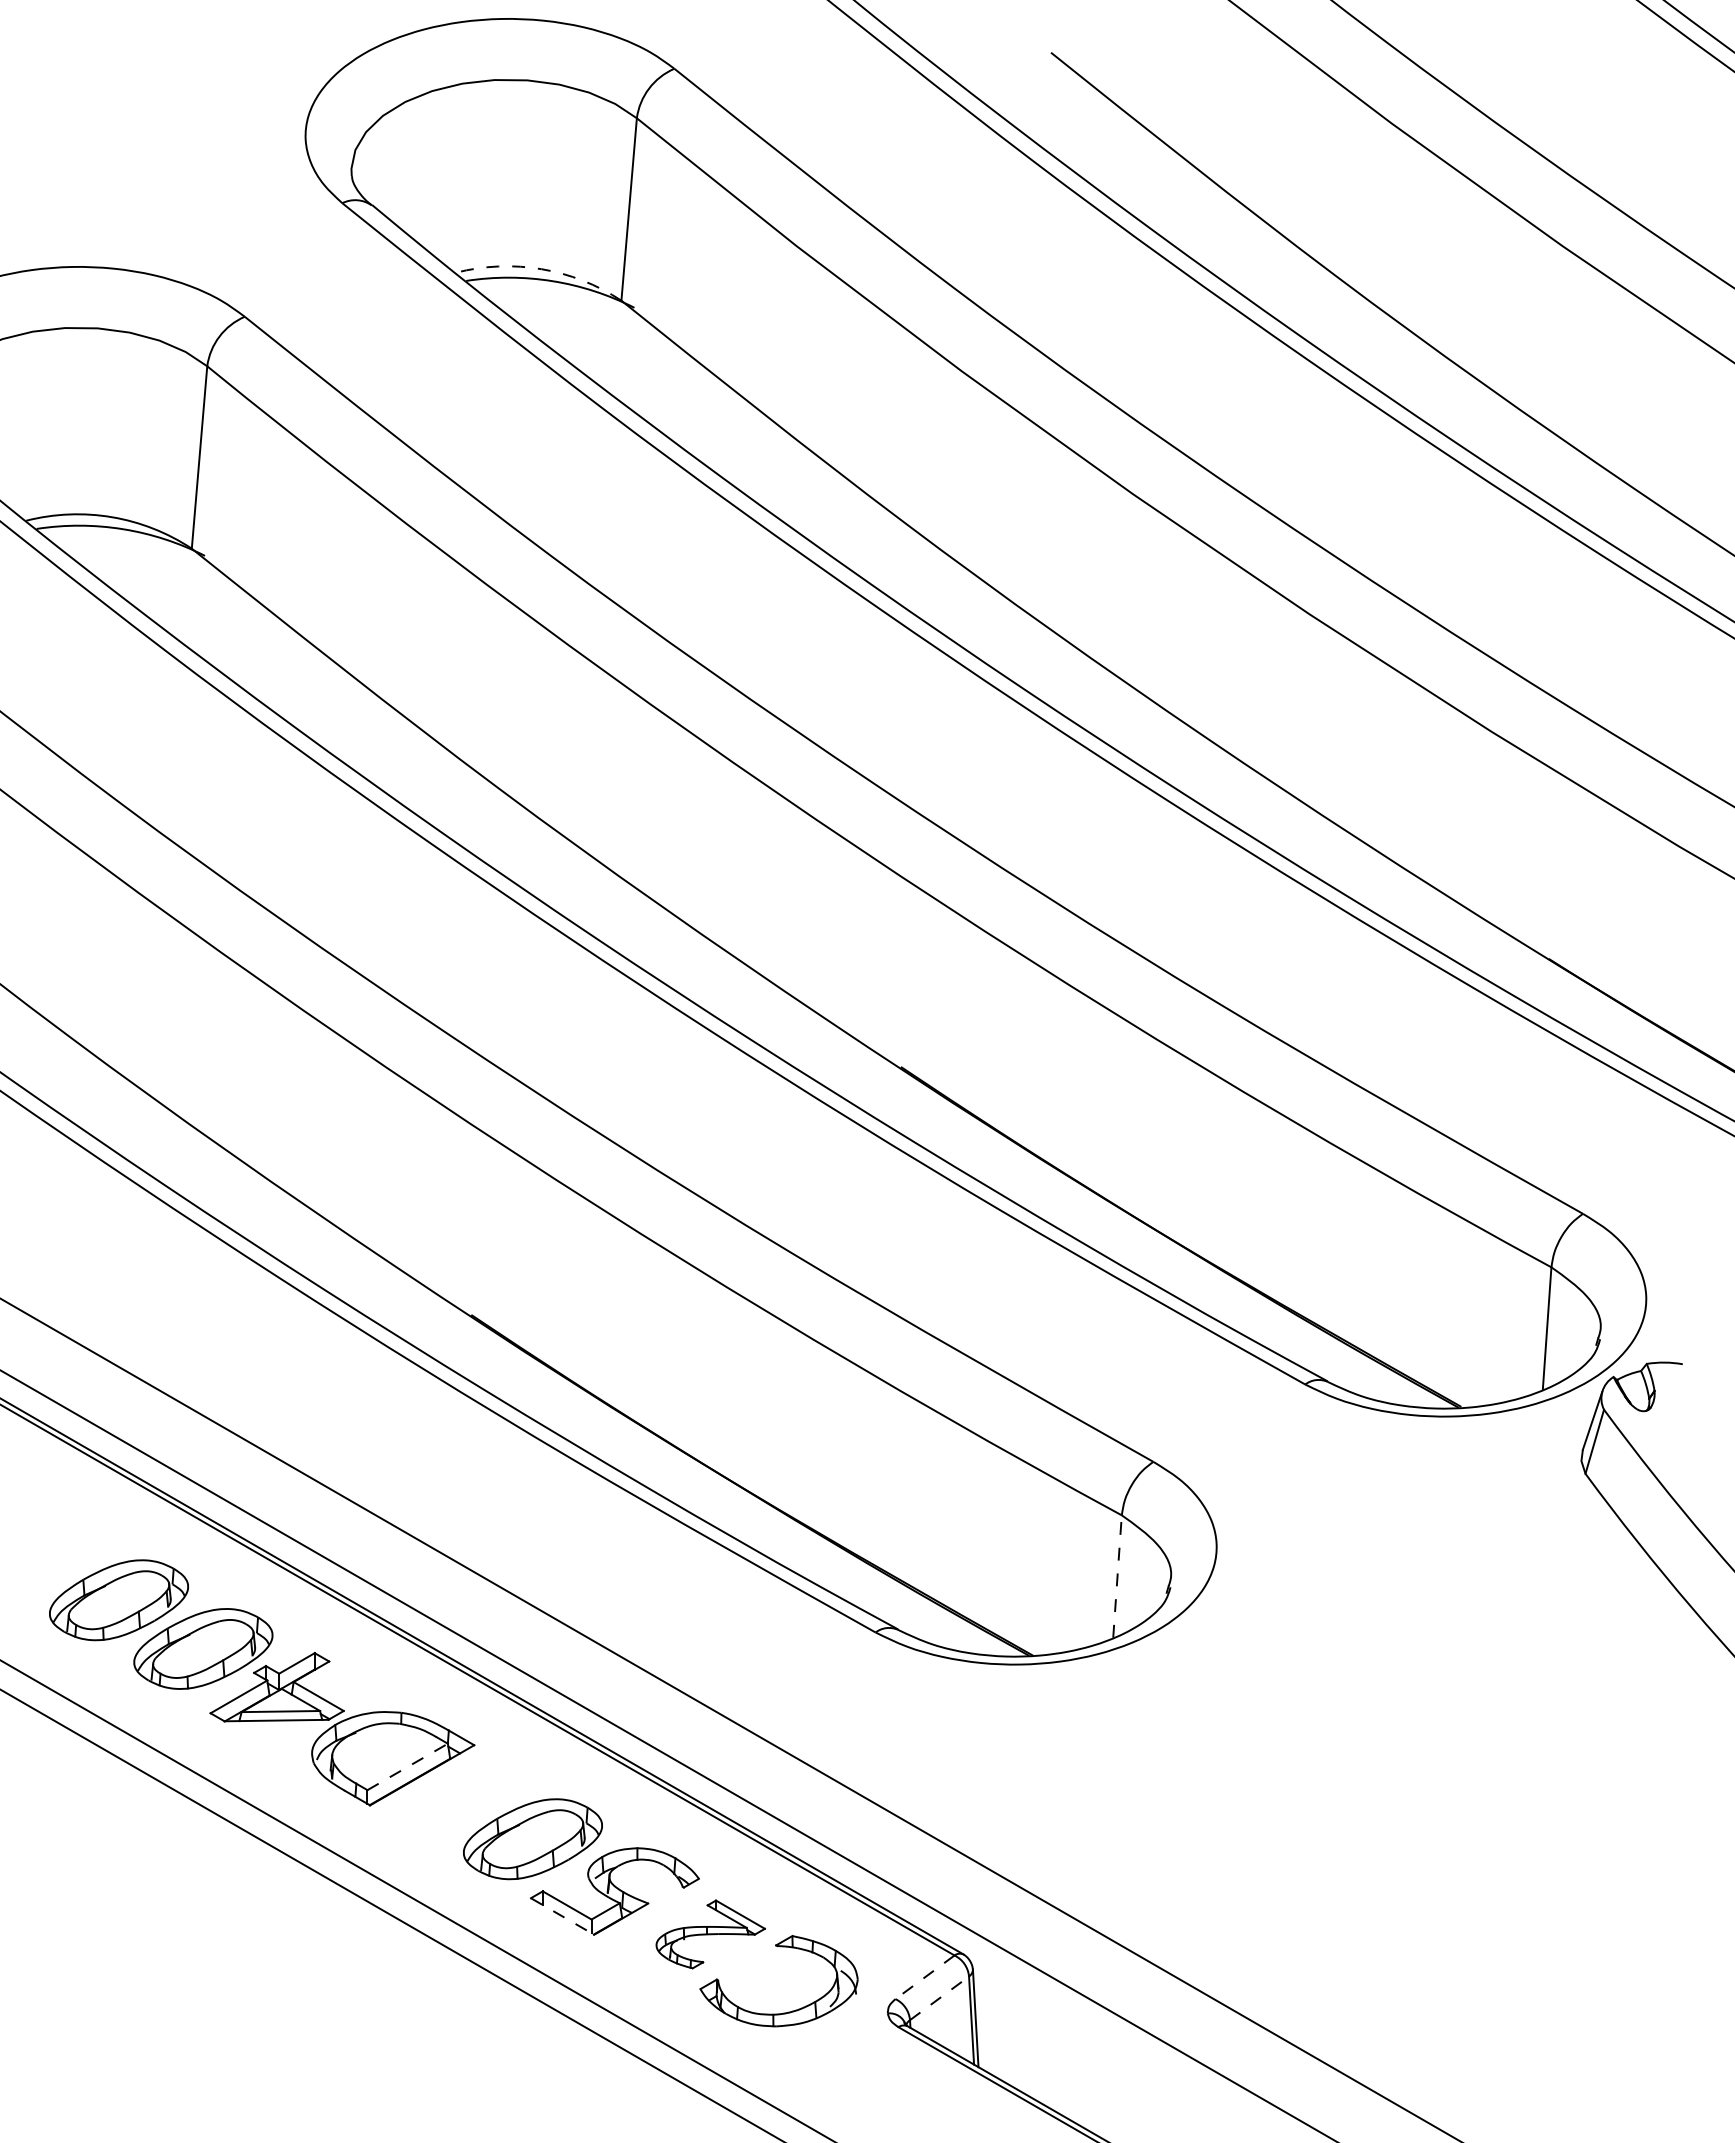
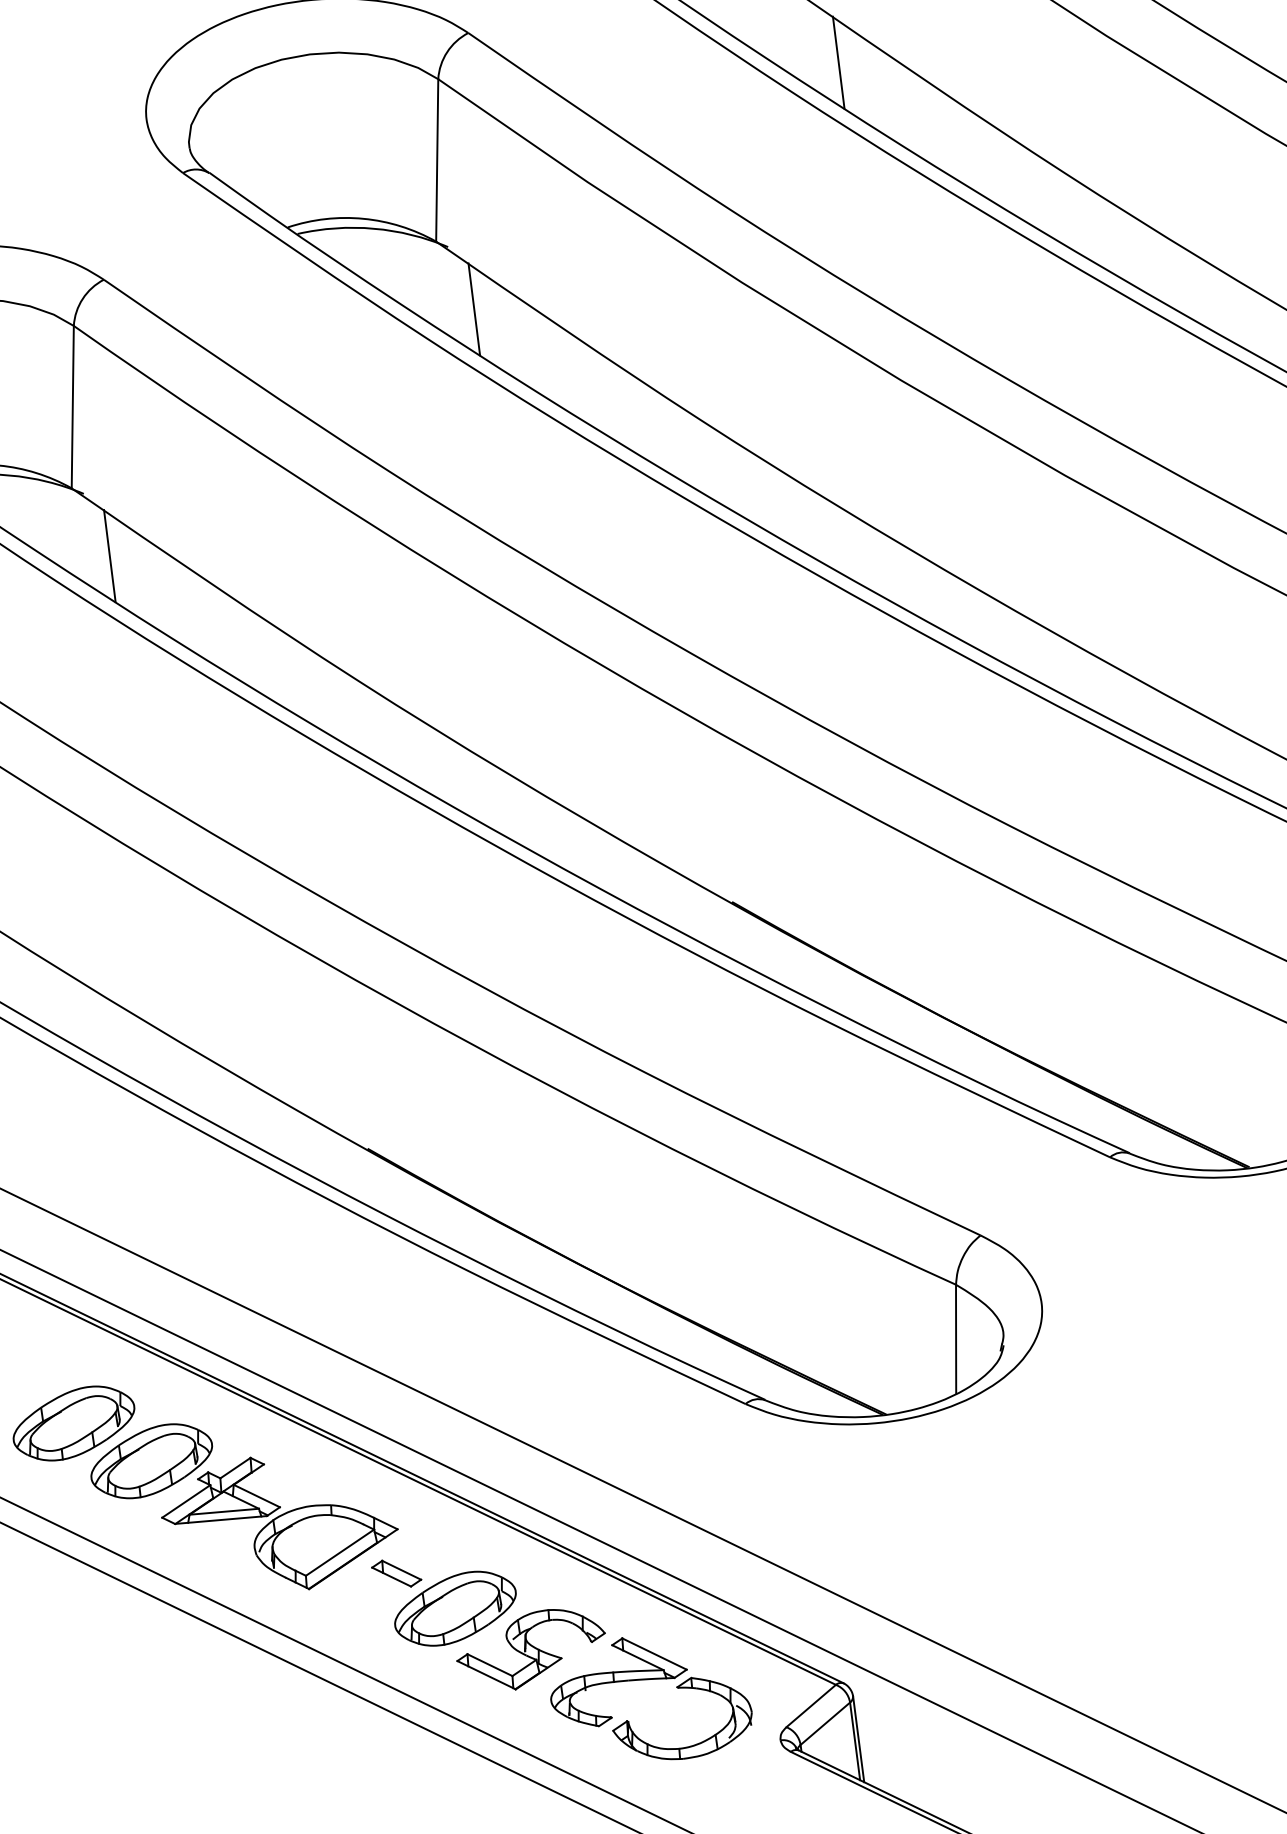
line: (1088, 131) -> (838, 62), added
arc: (541, 269) -> (363, 219), dashed -> solid
line: (658, 379) -> (473, 309), added
line: (229, 627) -> (110, 555), added
line: (1117, 1576) -> (956, 1339), dashed -> solid
line: (408, 1766) -> (340, 1552), dashed -> solid
part: (469, 1794) -> (396, 1573), added
line: (562, 1916) -> (486, 1675), dashed -> solid
part: (710, 1934) -> (618, 1681), size x1.43
line: (925, 1977) -> (811, 1706), dashed -> solid
line: (939, 1998) -> (825, 1723), dashed -> solid

